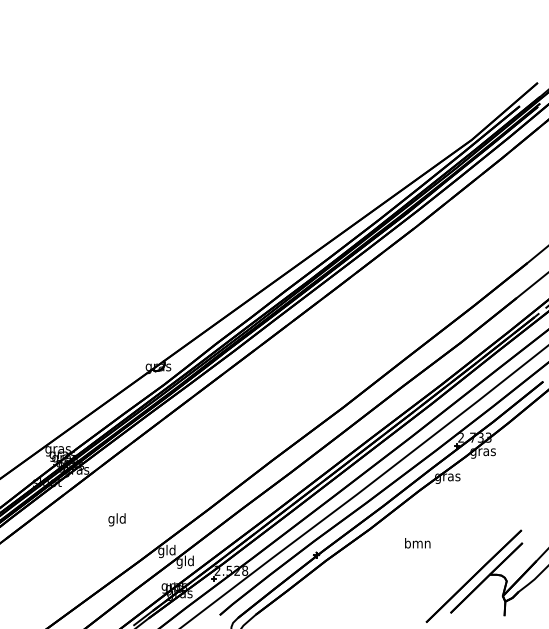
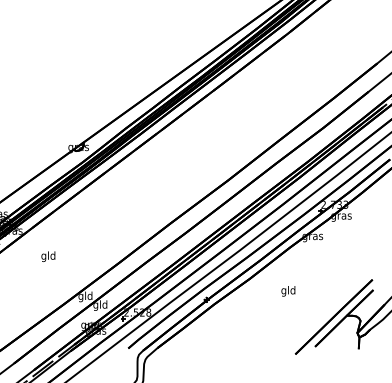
text: (116, 519) -> (47, 256), moved
text: (417, 544) -> (288, 291), bmn -> gld

